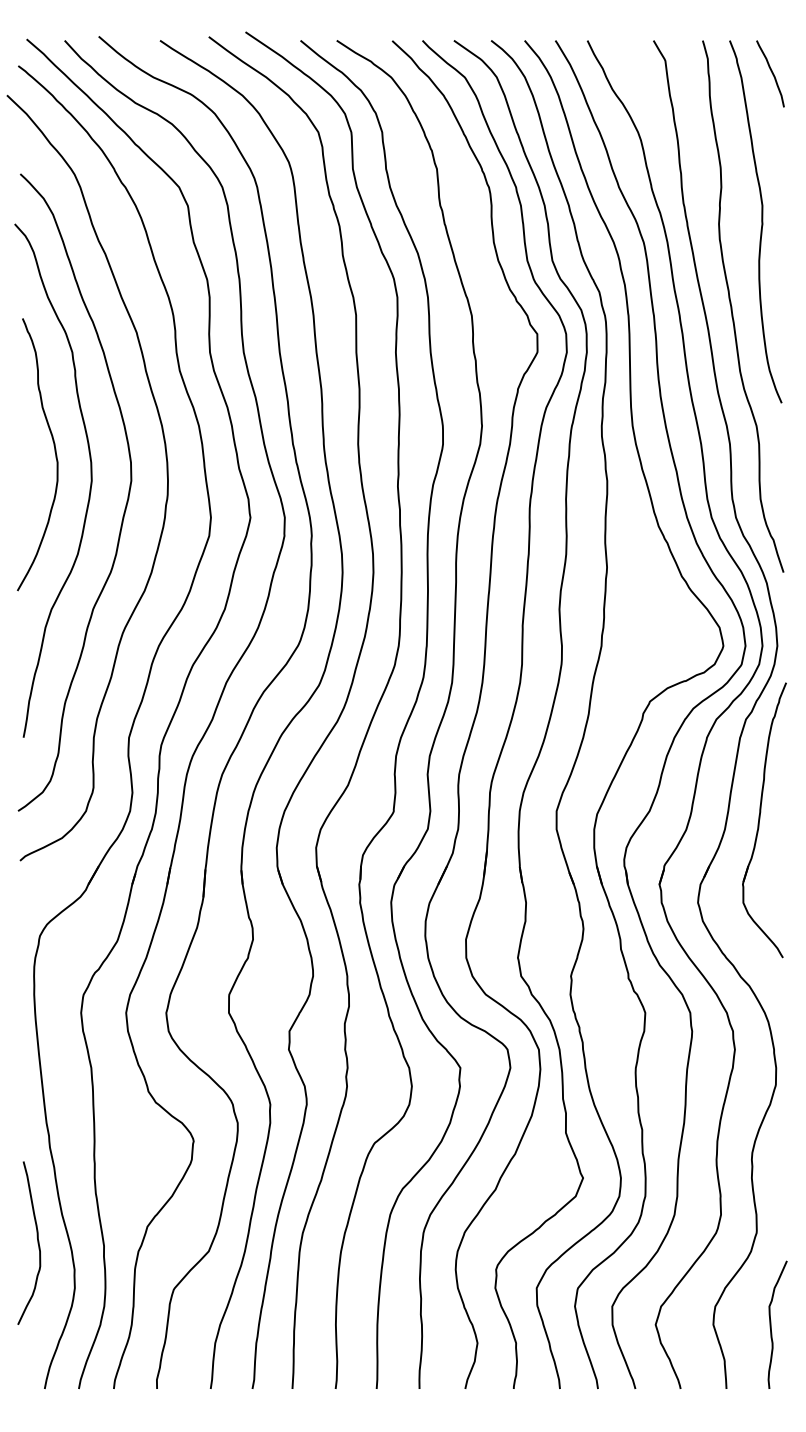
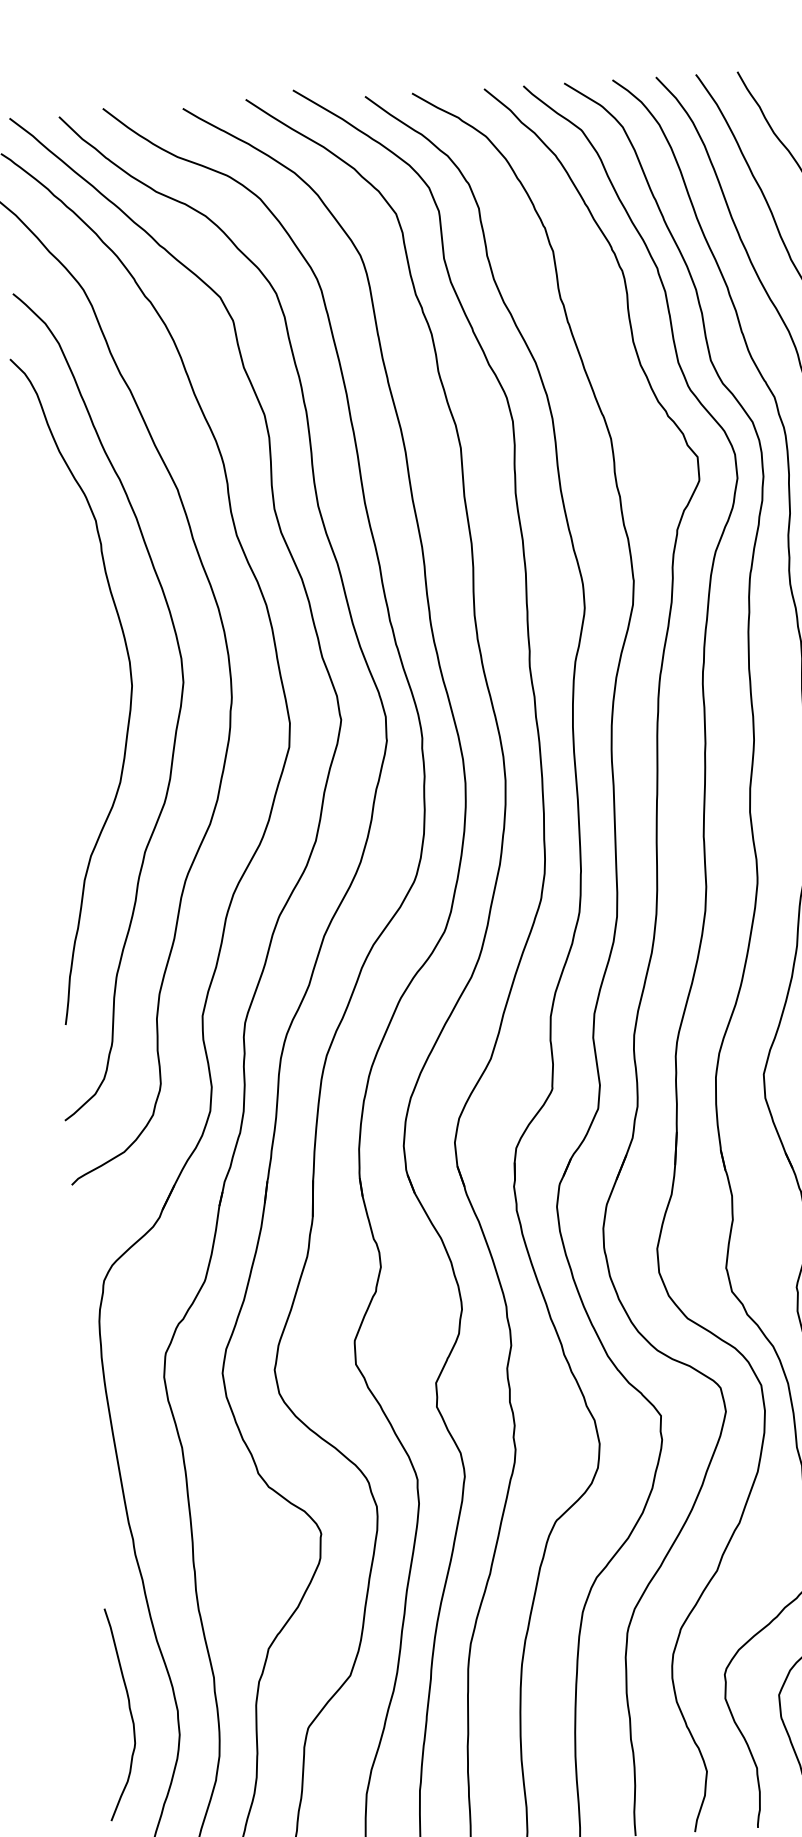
curve: (54, 452) -> (81, 652), removed
curve: (37, 1242) -> (129, 1712), moved

